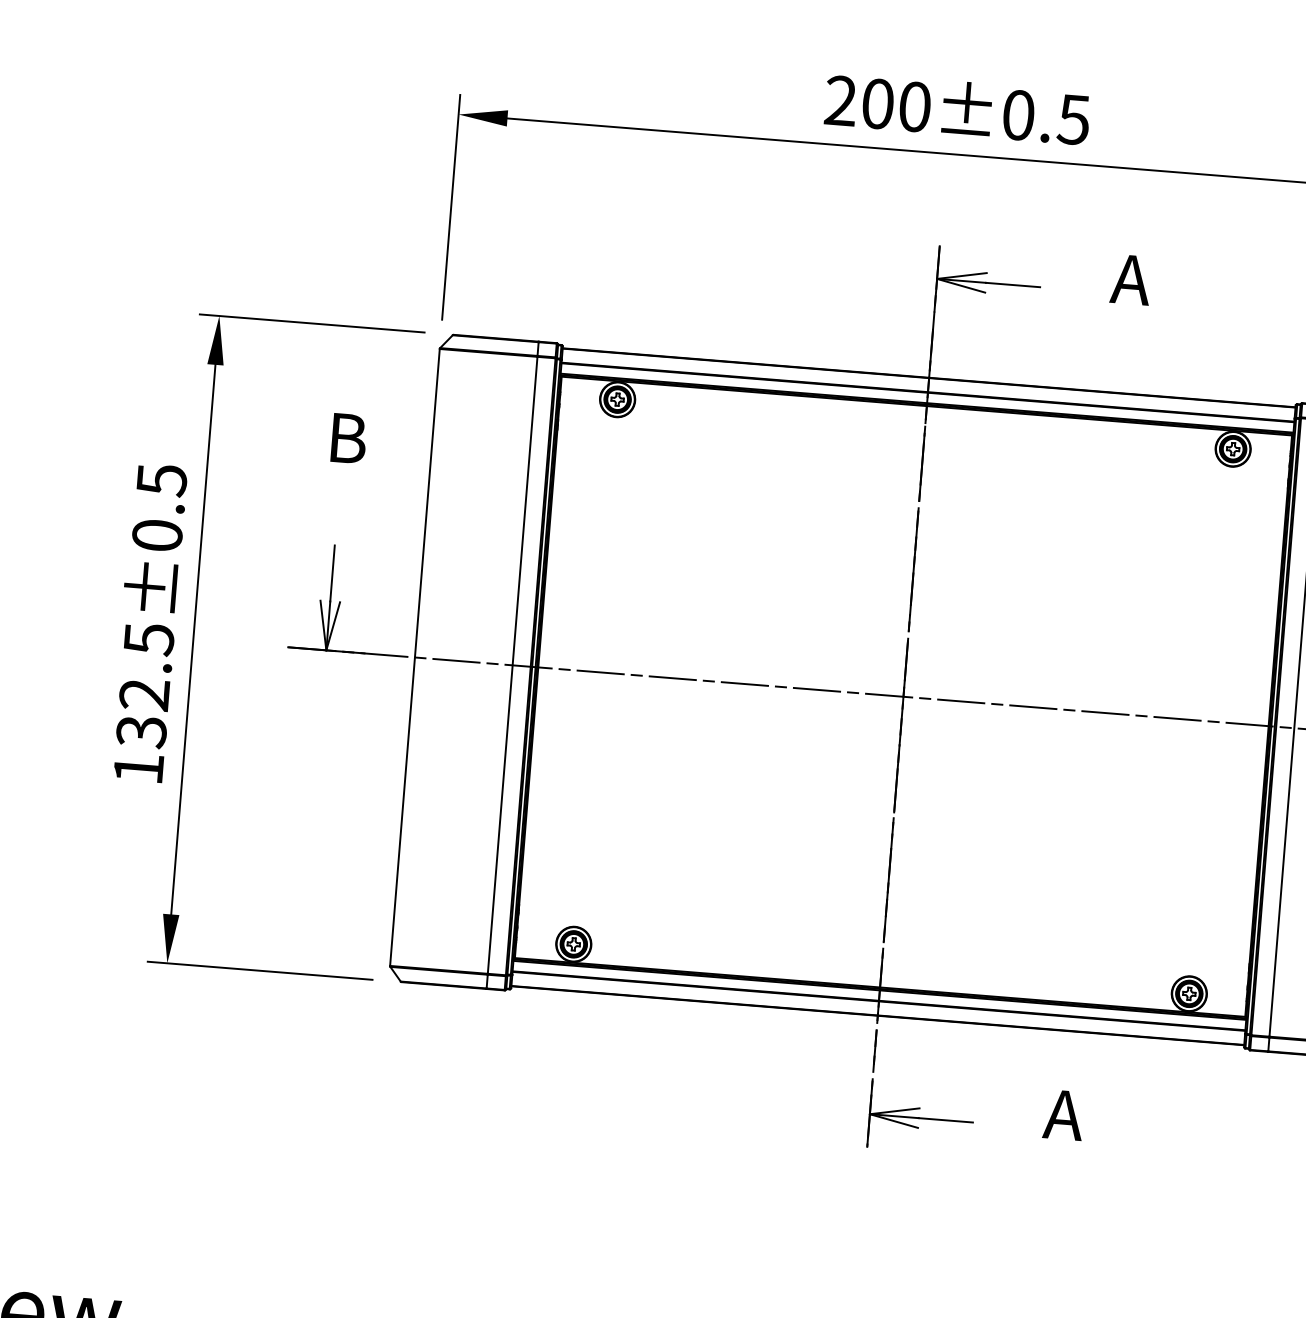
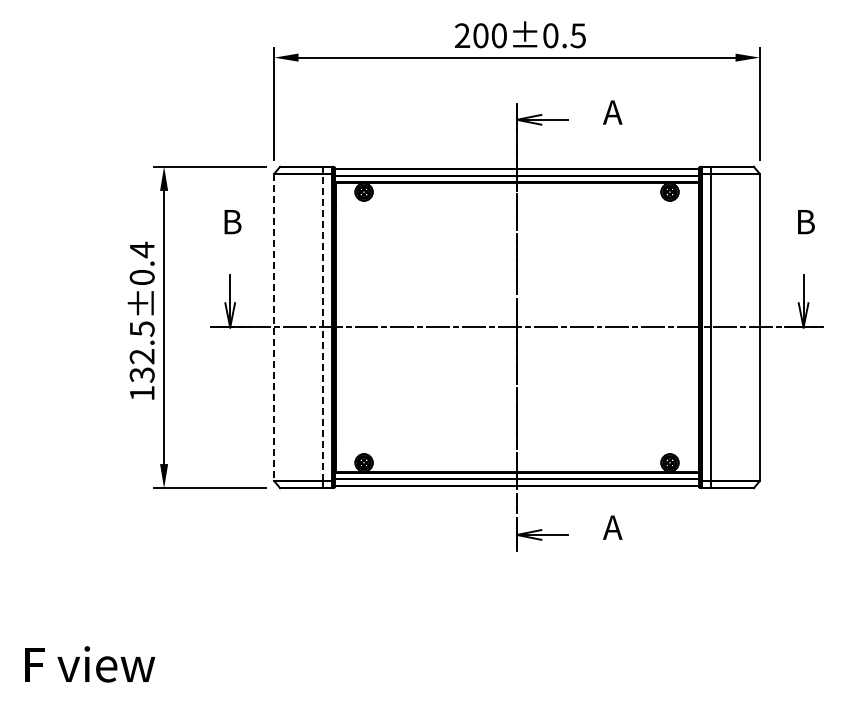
text: (162, 479) -> (142, 249), 132.5±0.5 -> 132.5±0.4
line: (415, 657) -> (274, 327), solid -> dashed
line: (512, 663) -> (322, 326), solid -> dashed

